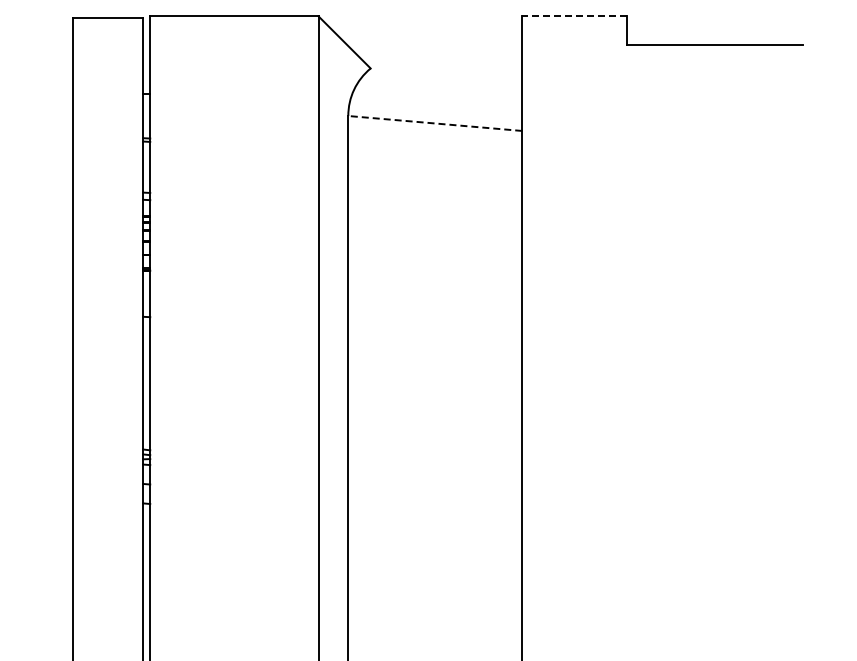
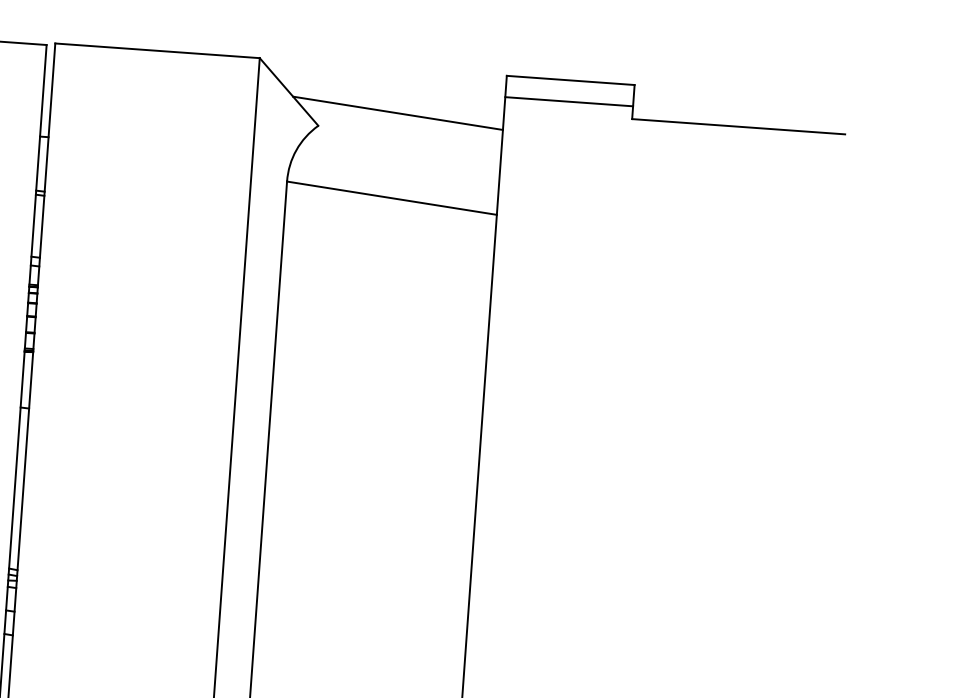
line: (574, 16) -> (570, 80), dashed -> solid
line: (574, 34) -> (568, 102), added
line: (435, 53) -> (398, 113), added
line: (434, 123) -> (391, 198), dashed -> solid

